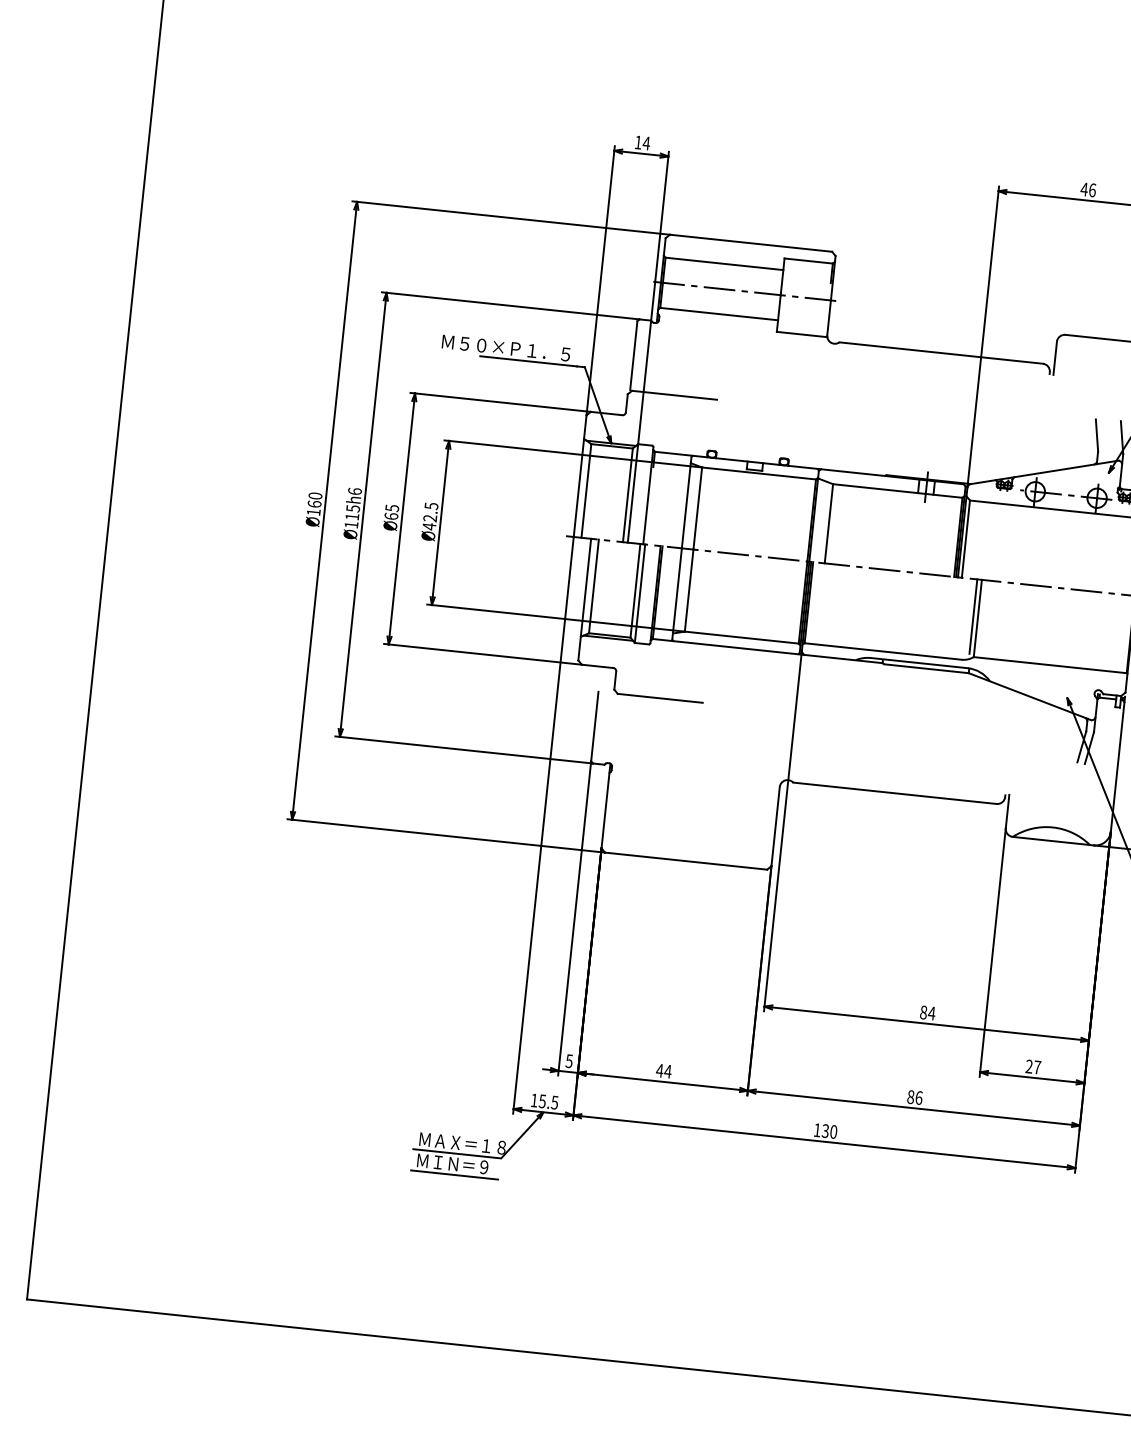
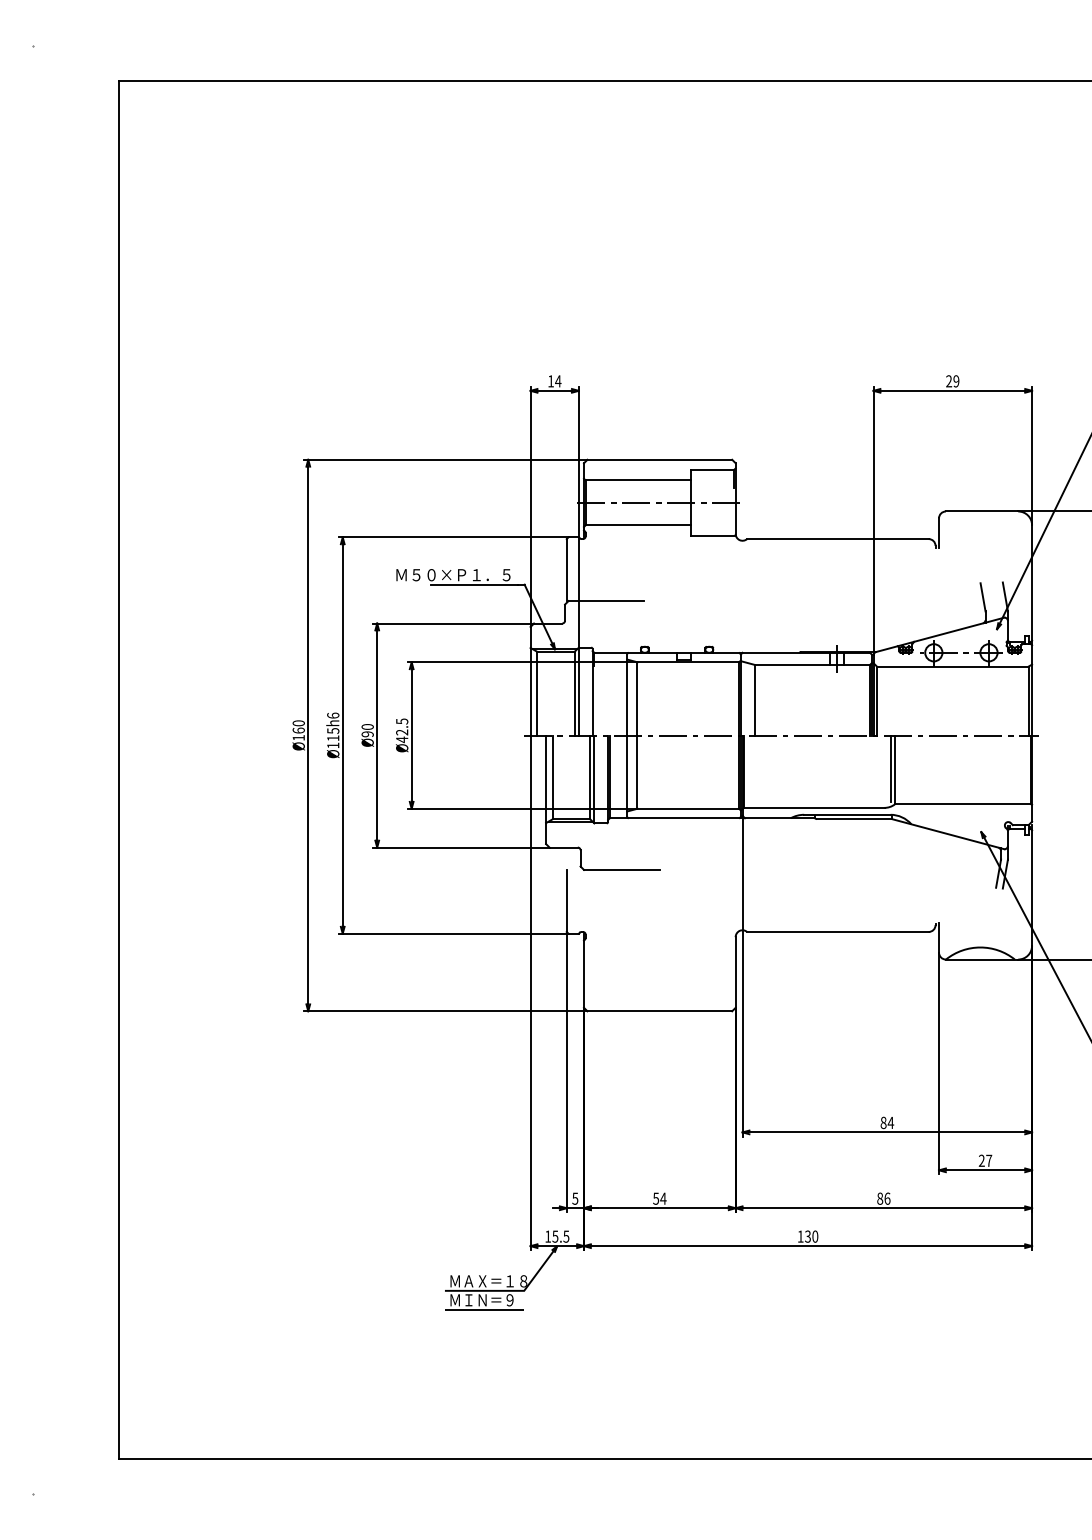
text: (1088, 190) -> (952, 381), 46 -> 29
text: (391, 512) -> (367, 730), Ø65 -> Ø90
text: (659, 1070) -> (655, 1198), 44 -> 54

